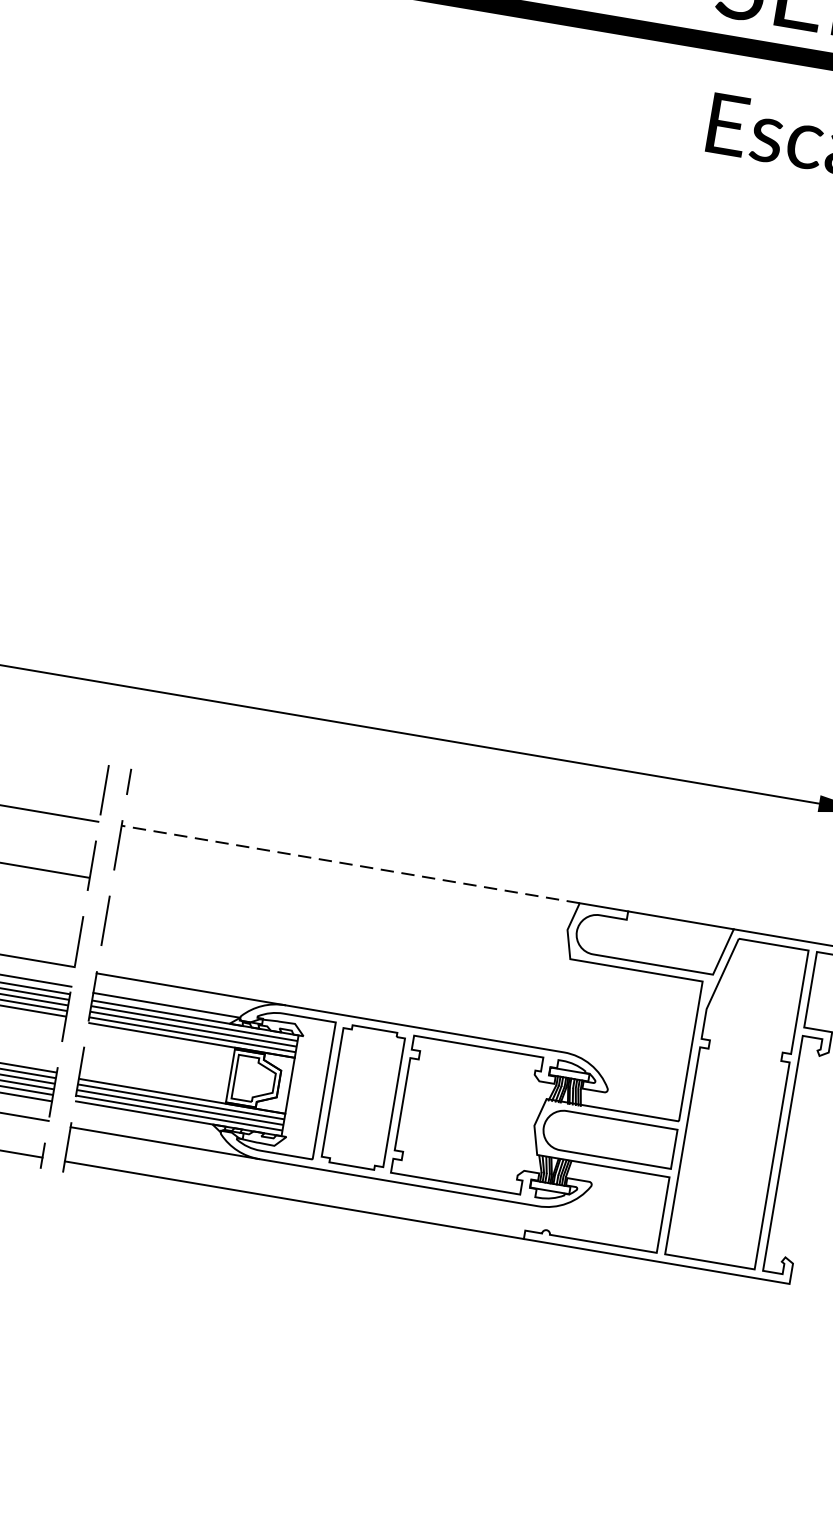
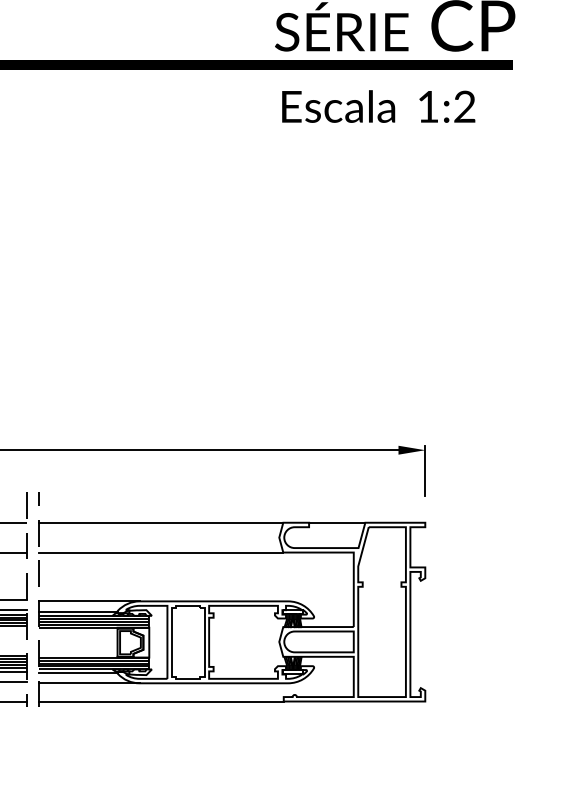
line: (351, 864) -> (161, 522), dashed -> solid
line: (341, 920) -> (161, 552), added
line: (147, 1119) -> (78, 672), added

